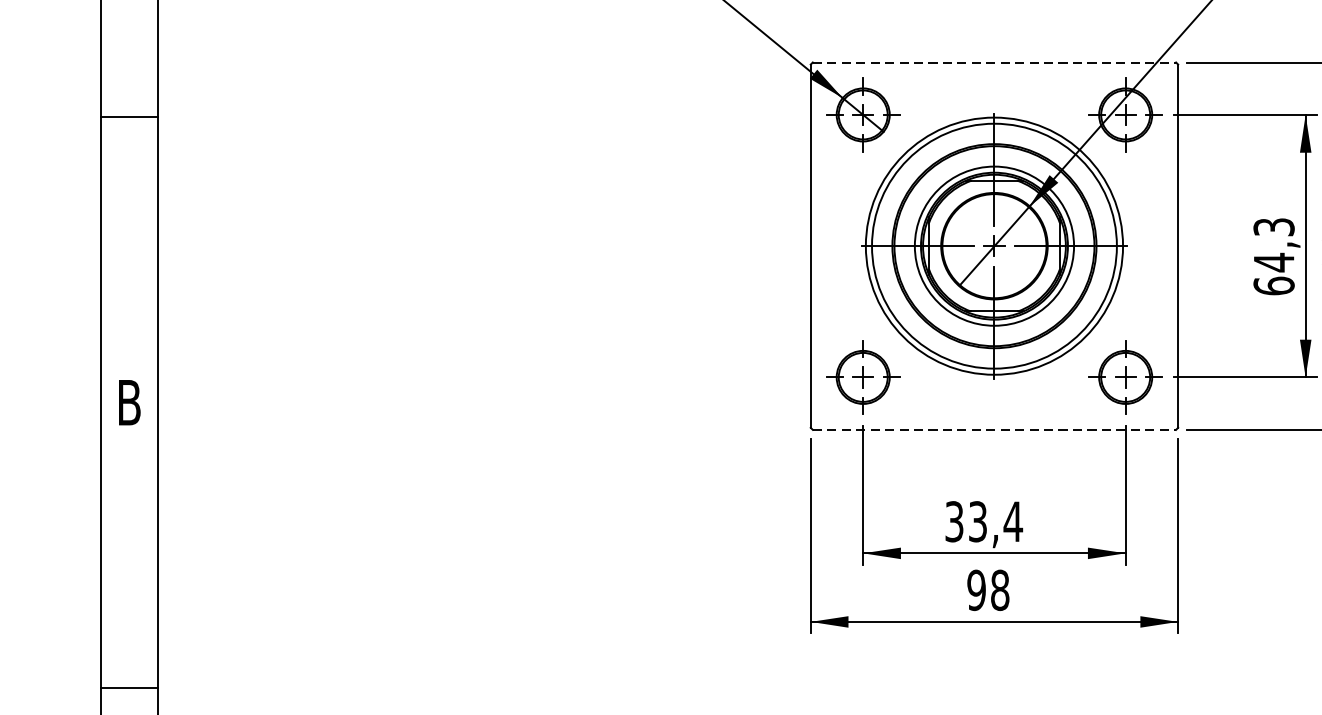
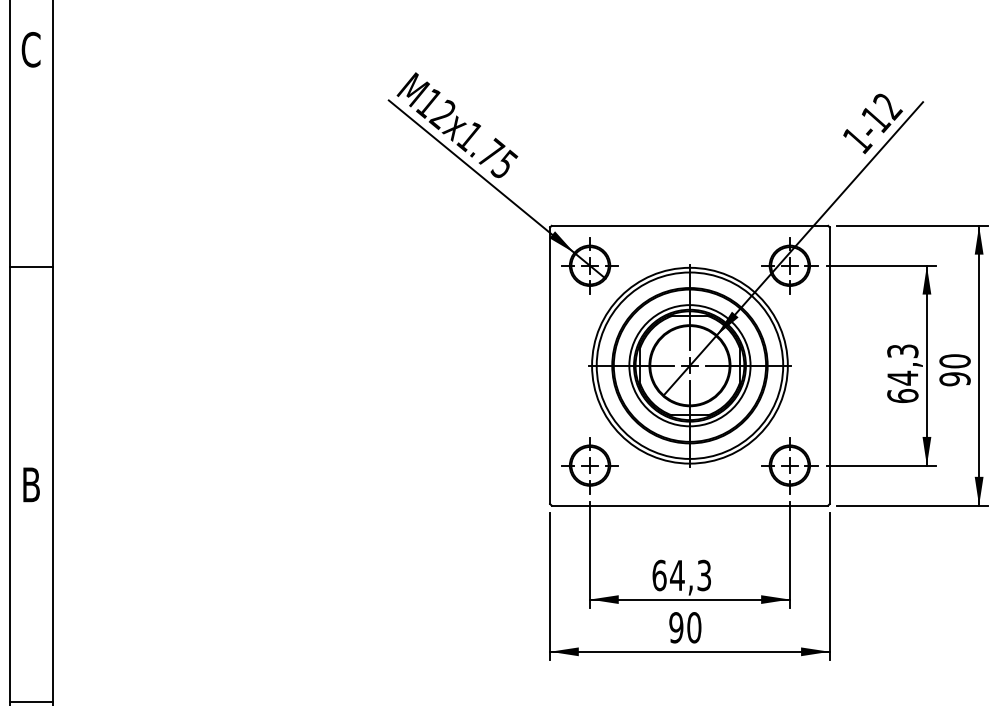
line: (995, 62) -> (690, 225), dashed -> solid
line: (995, 429) -> (690, 505), dashed -> solid
text: (983, 521) -> (681, 575), 33,4 -> 64,3
text: (1000, 590) -> (694, 627), 98 -> 90

